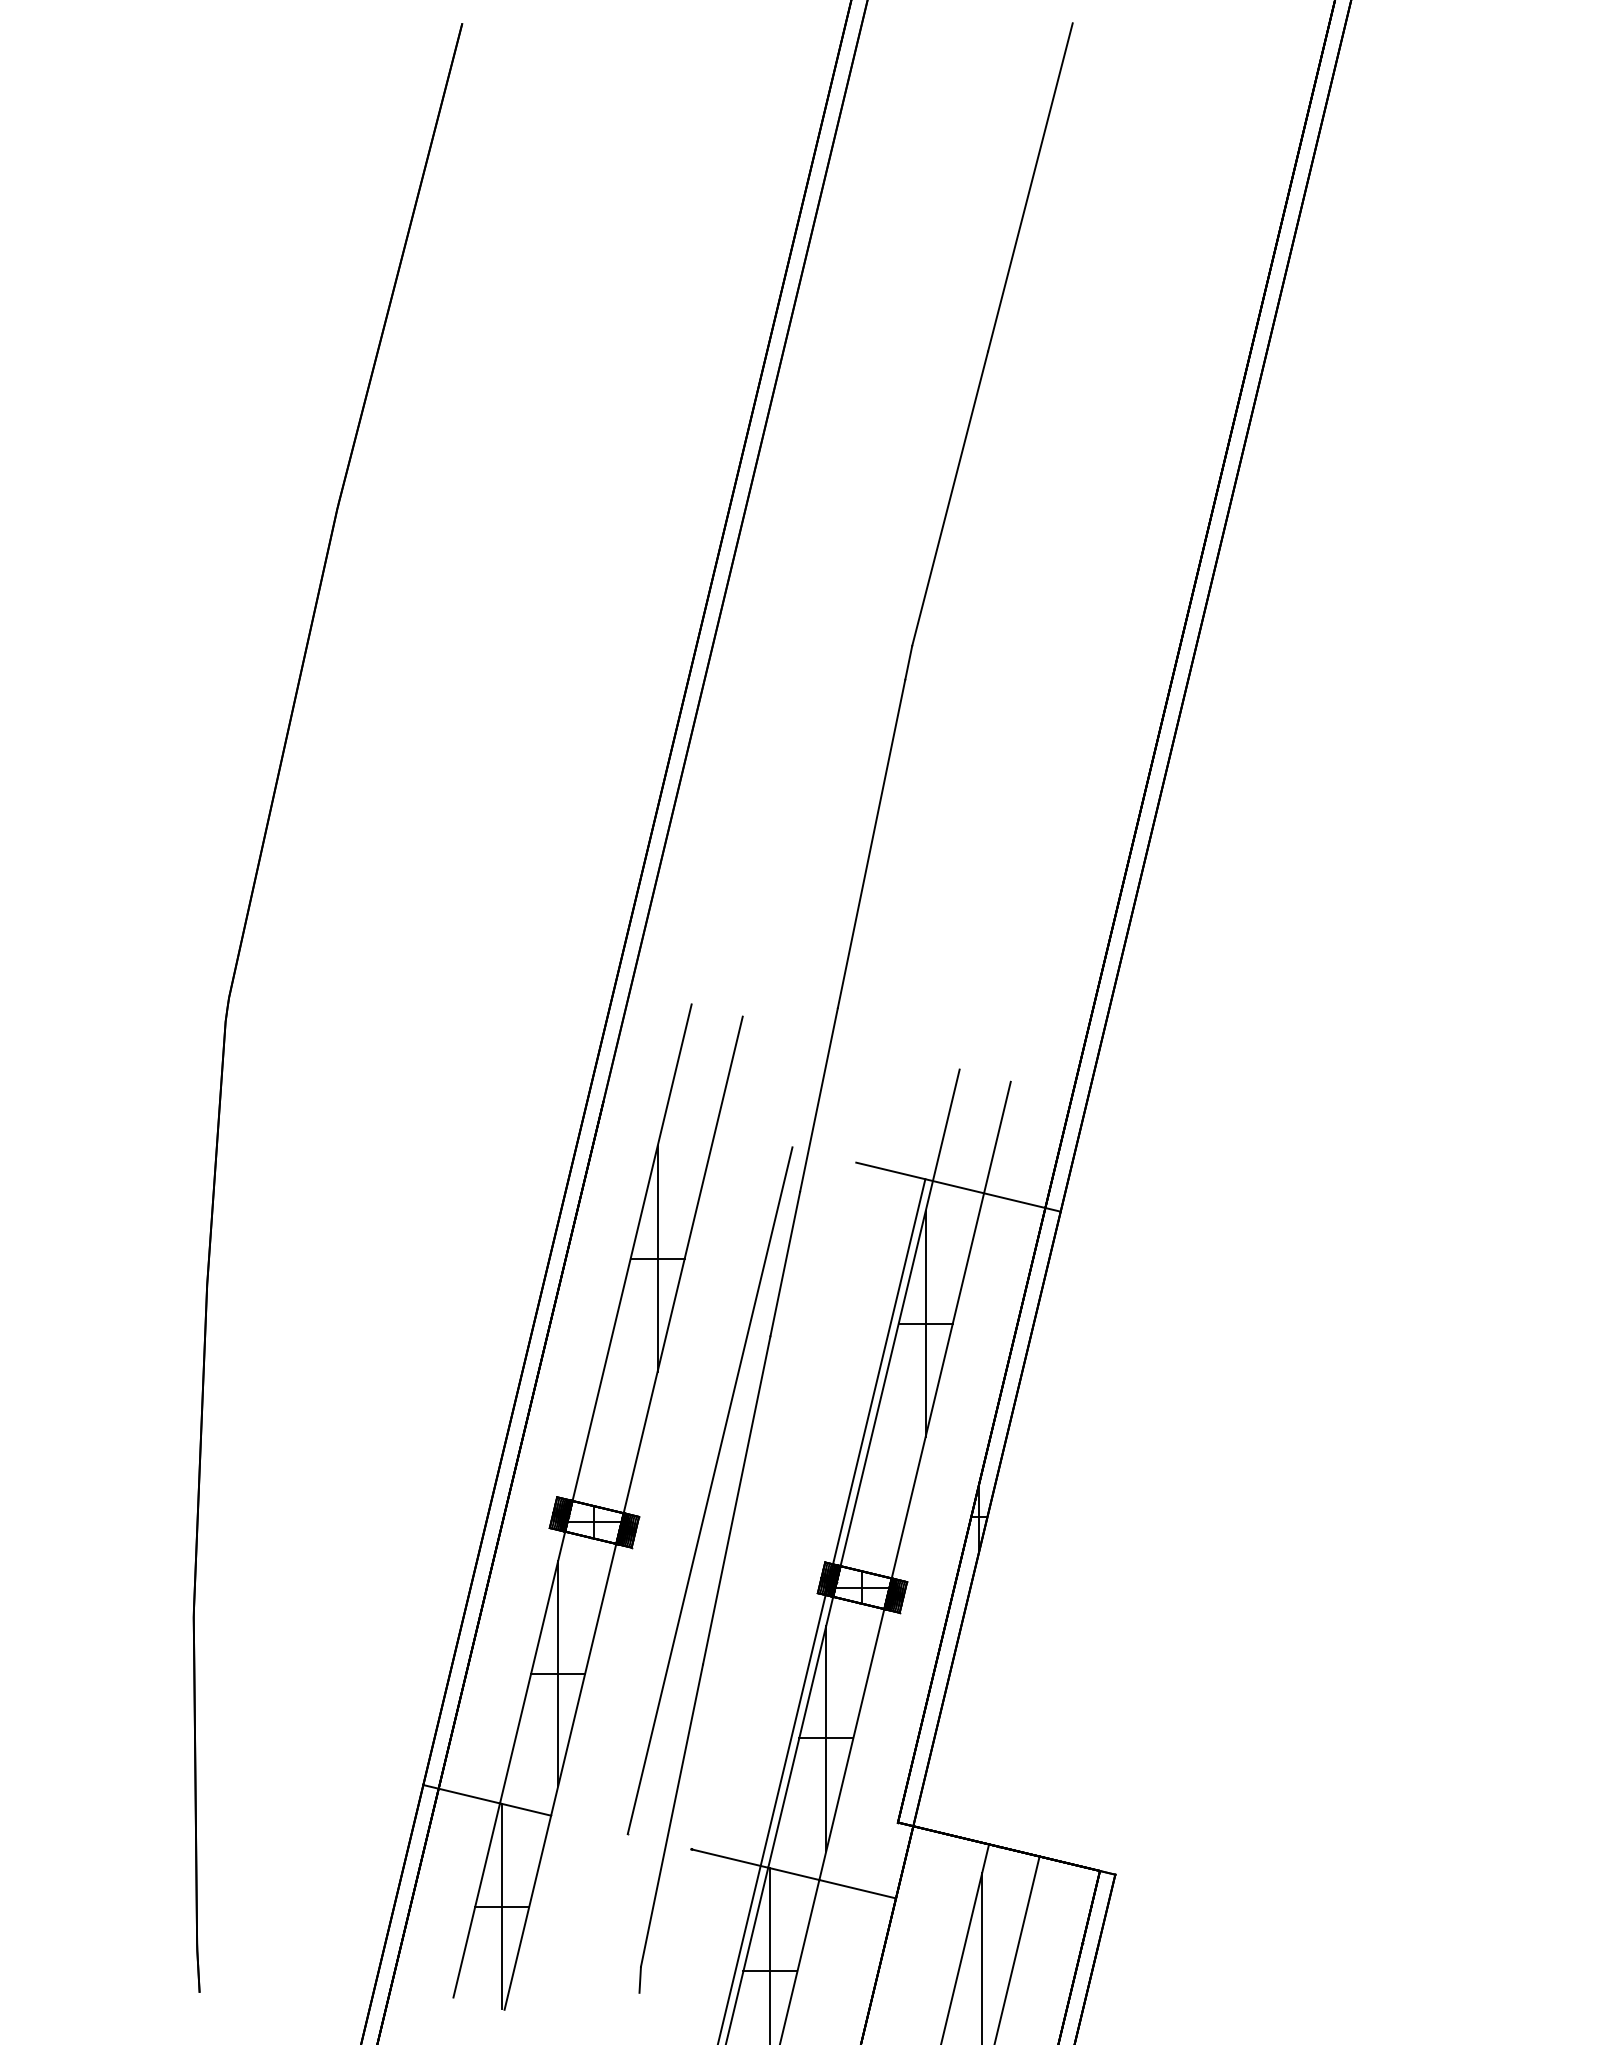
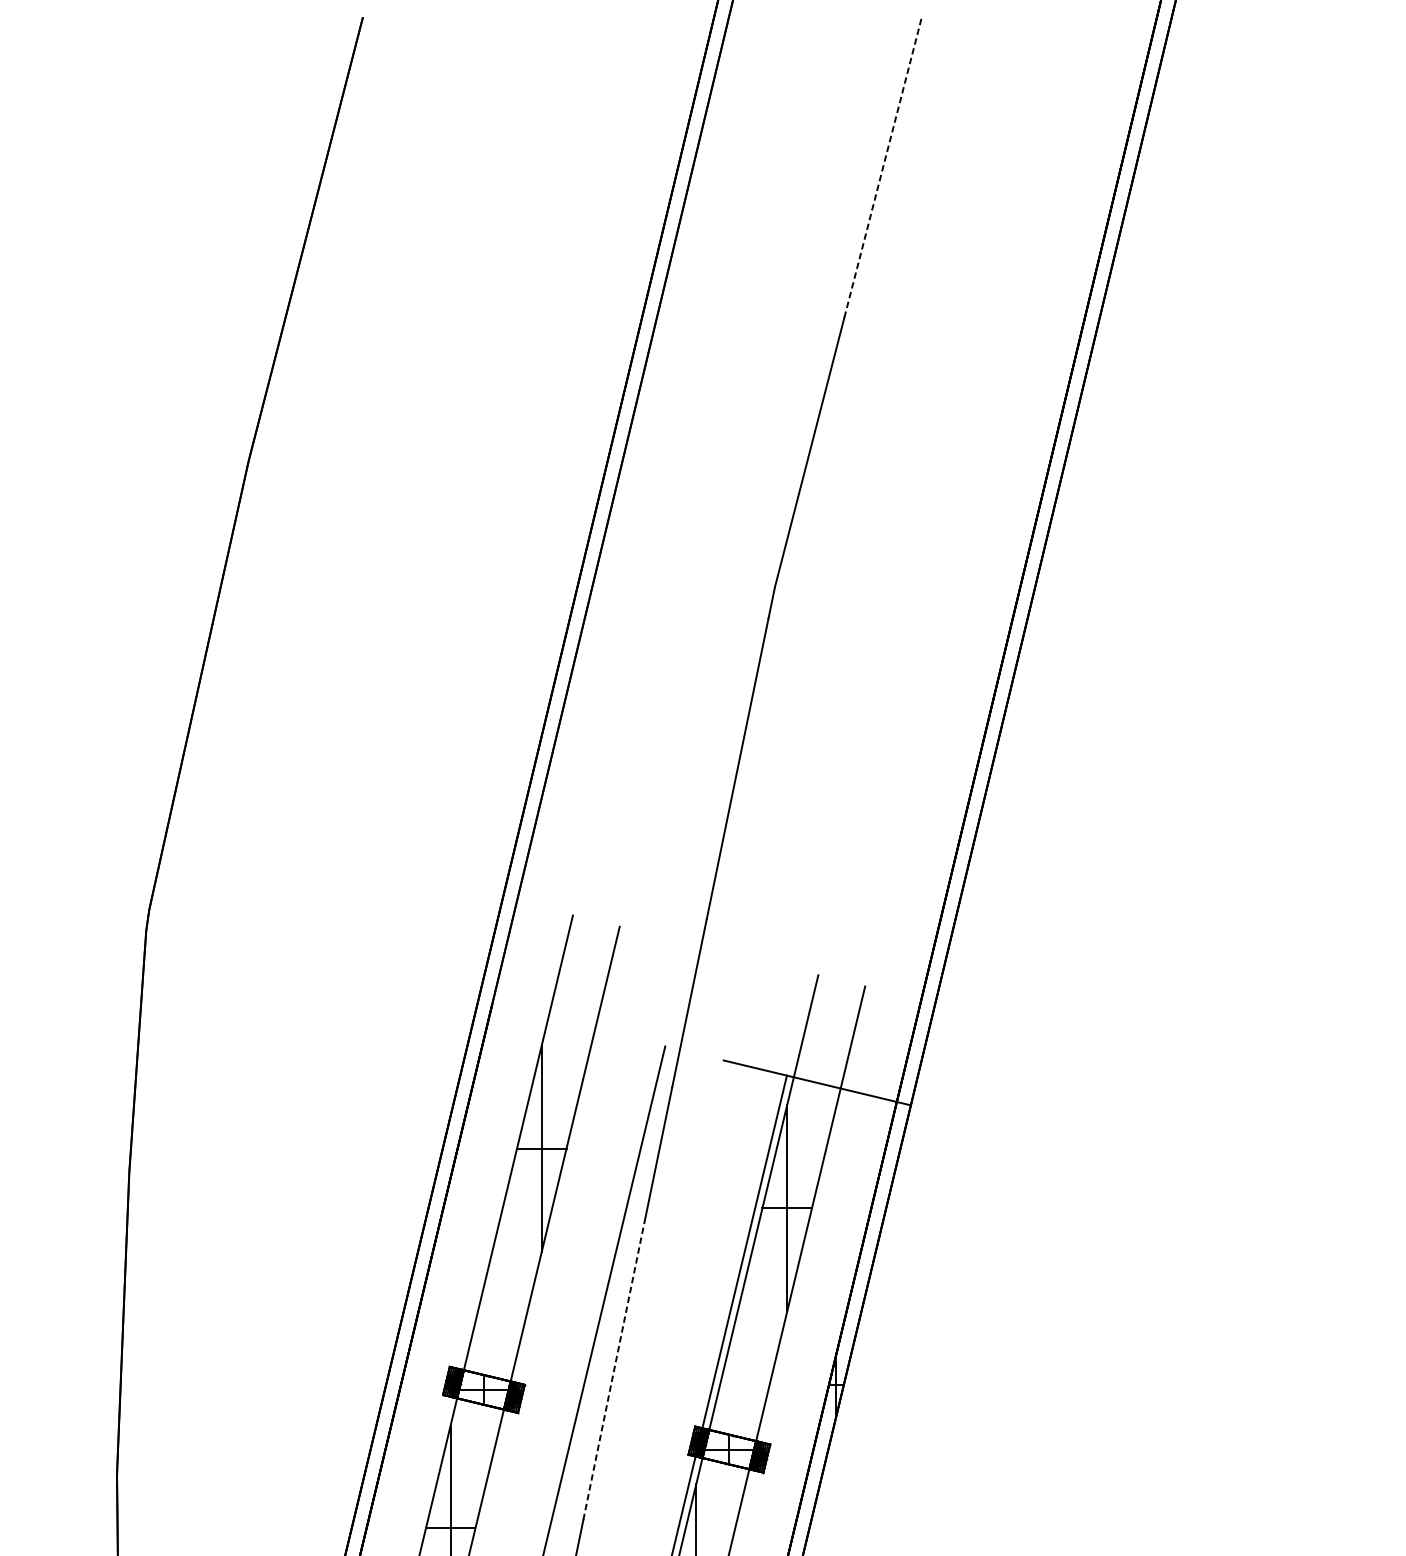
line: (1030, 187) -> (883, 167), solid -> dashed
line: (736, 1500) -> (614, 1369), solid -> dashed

